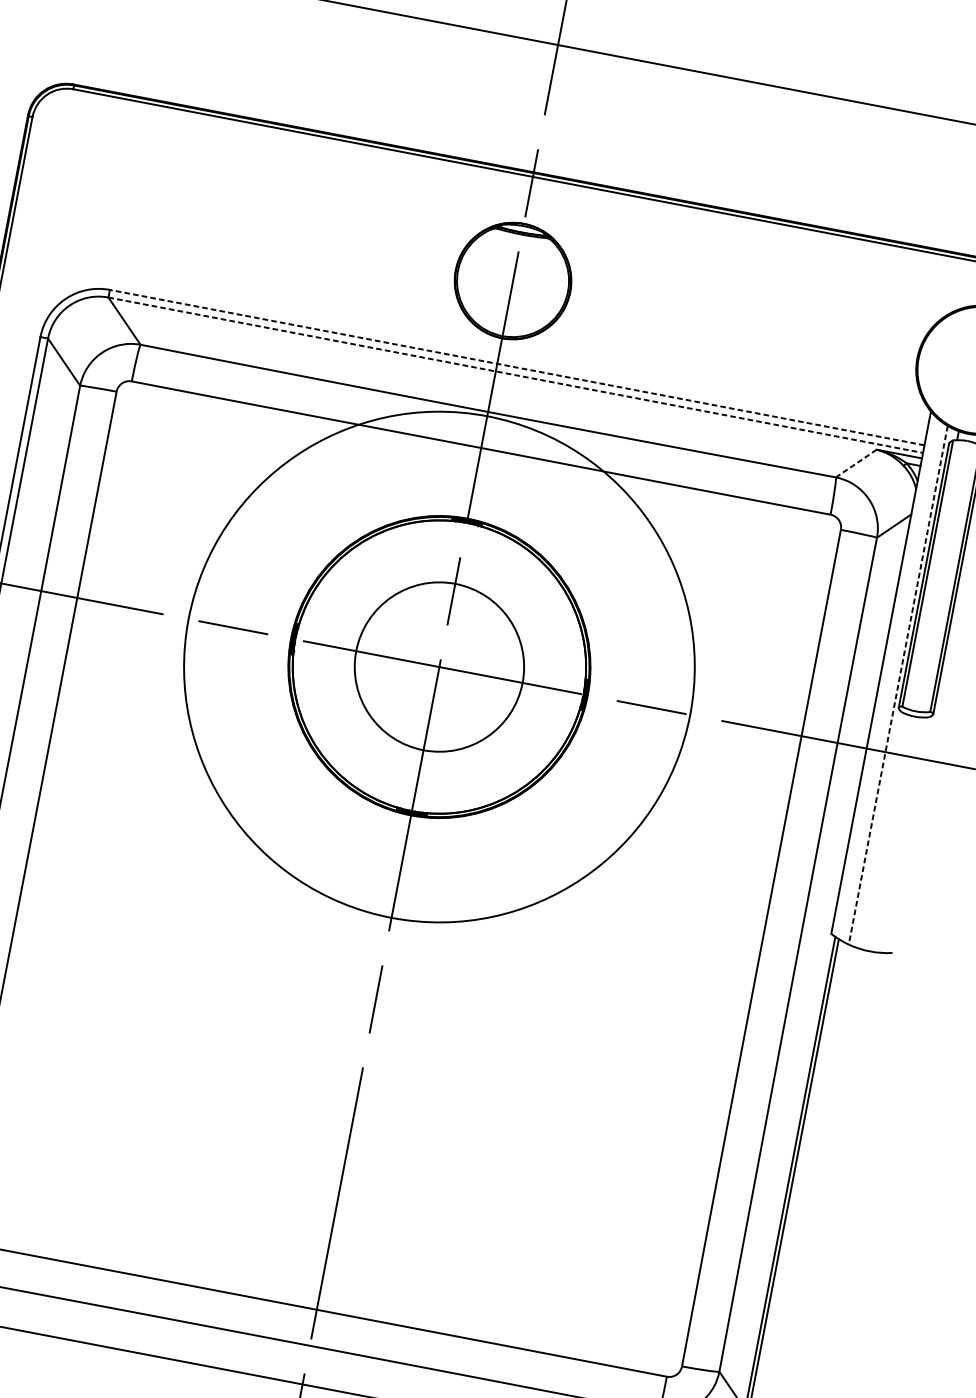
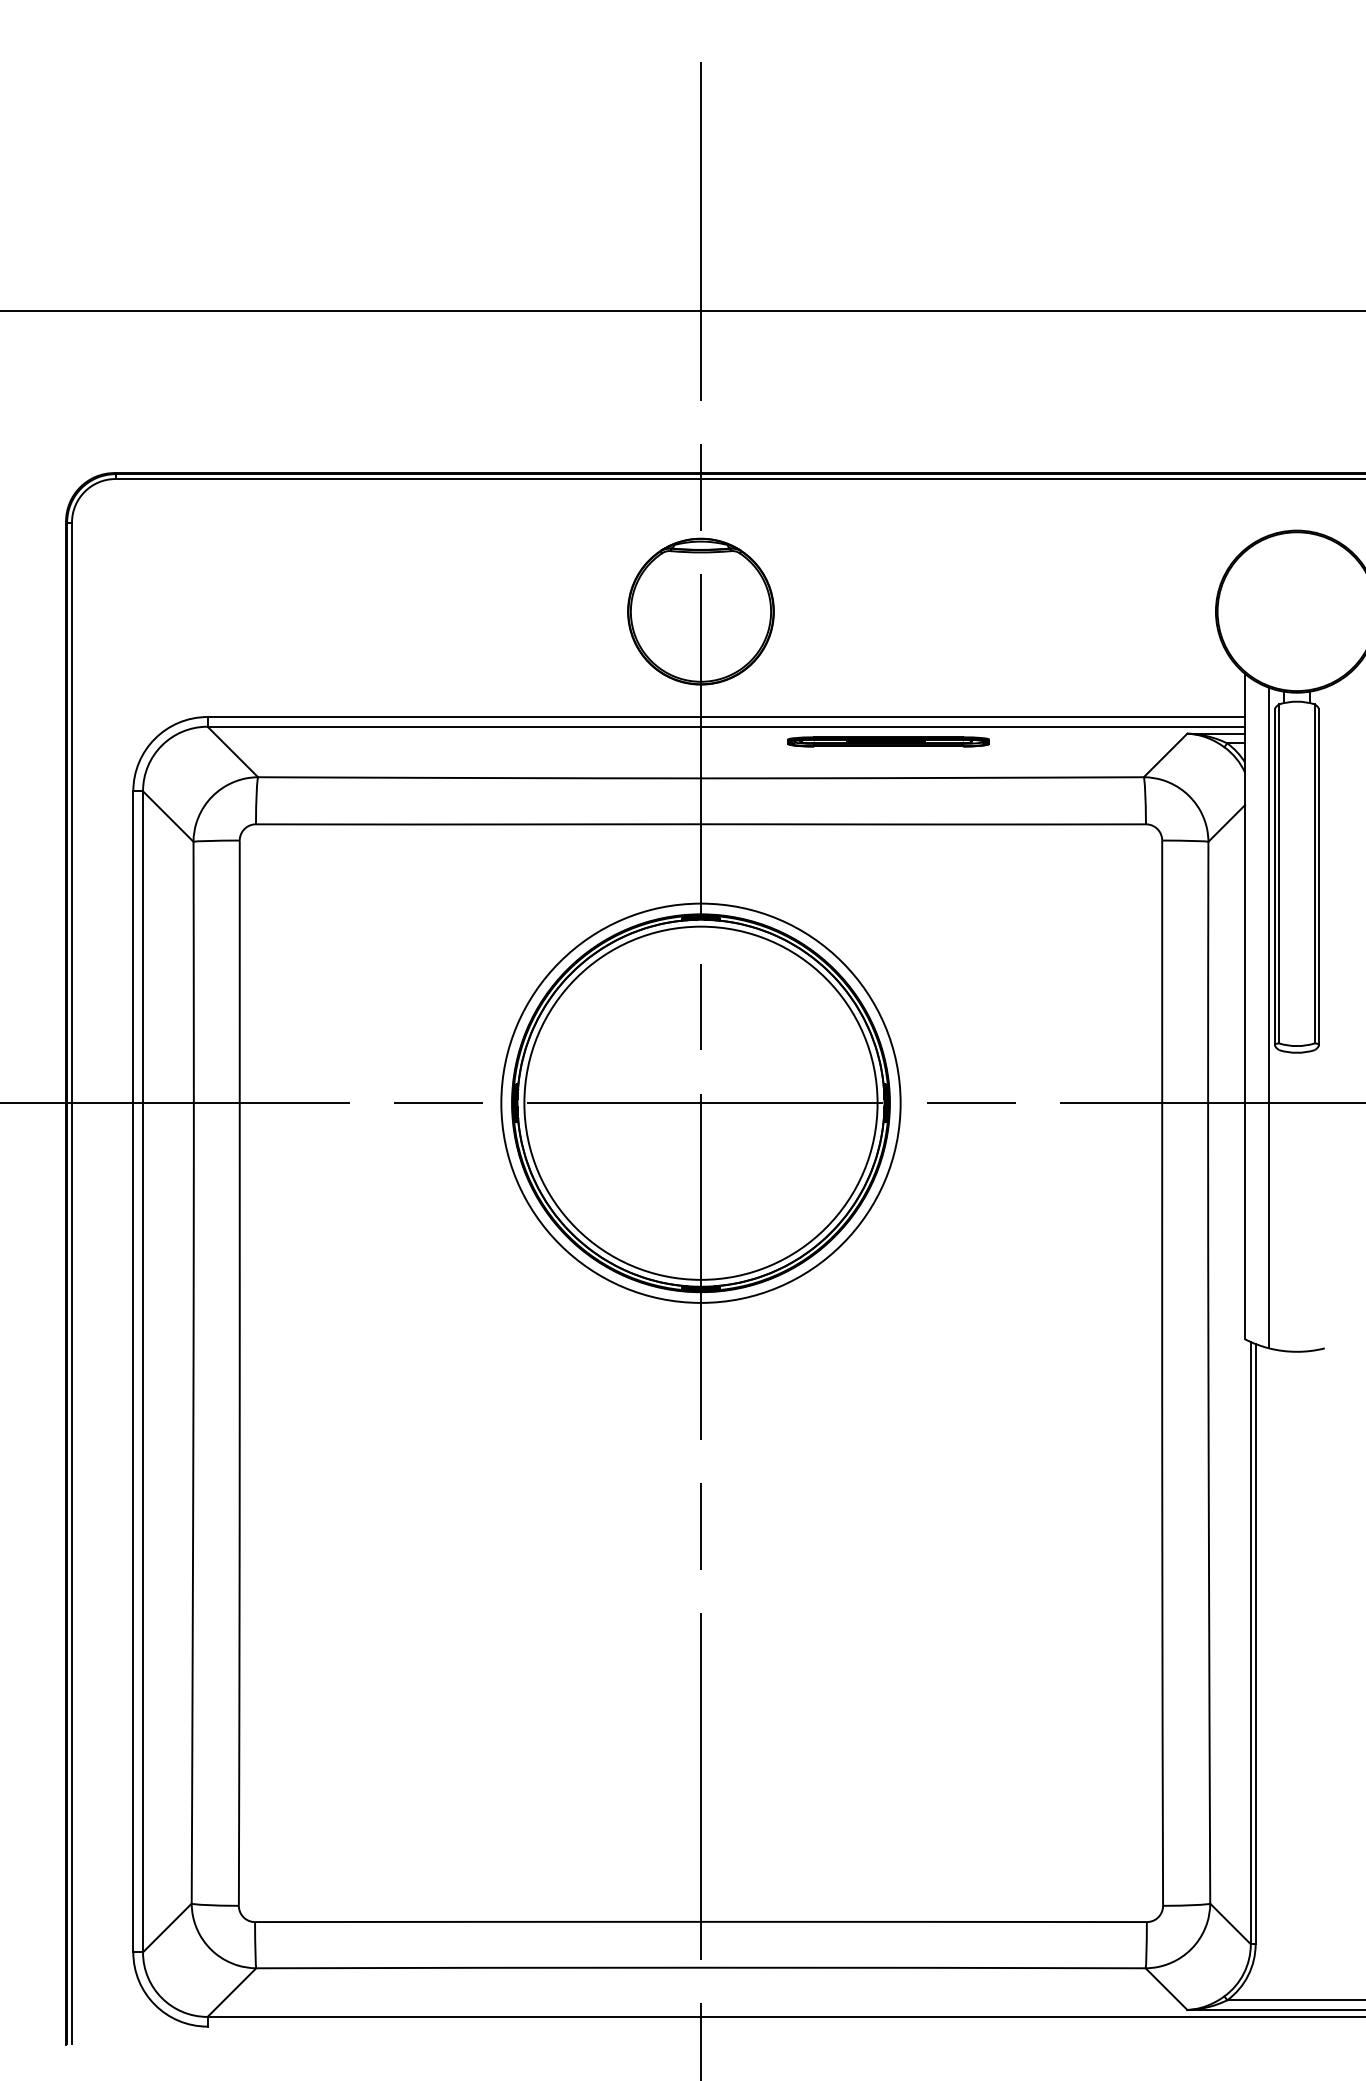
line: (517, 368) -> (726, 717), dashed -> solid
line: (515, 375) -> (726, 726), dashed -> solid
part: (640, 411) -> (888, 741), added
line: (856, 463) -> (1165, 755), dashed -> solid
circle: (439, 666) -> (700, 1102), size x0.62
circle: (439, 666) -> (700, 1102), size x1.67
line: (898, 685) -> (1269, 1018), dashed -> solid

